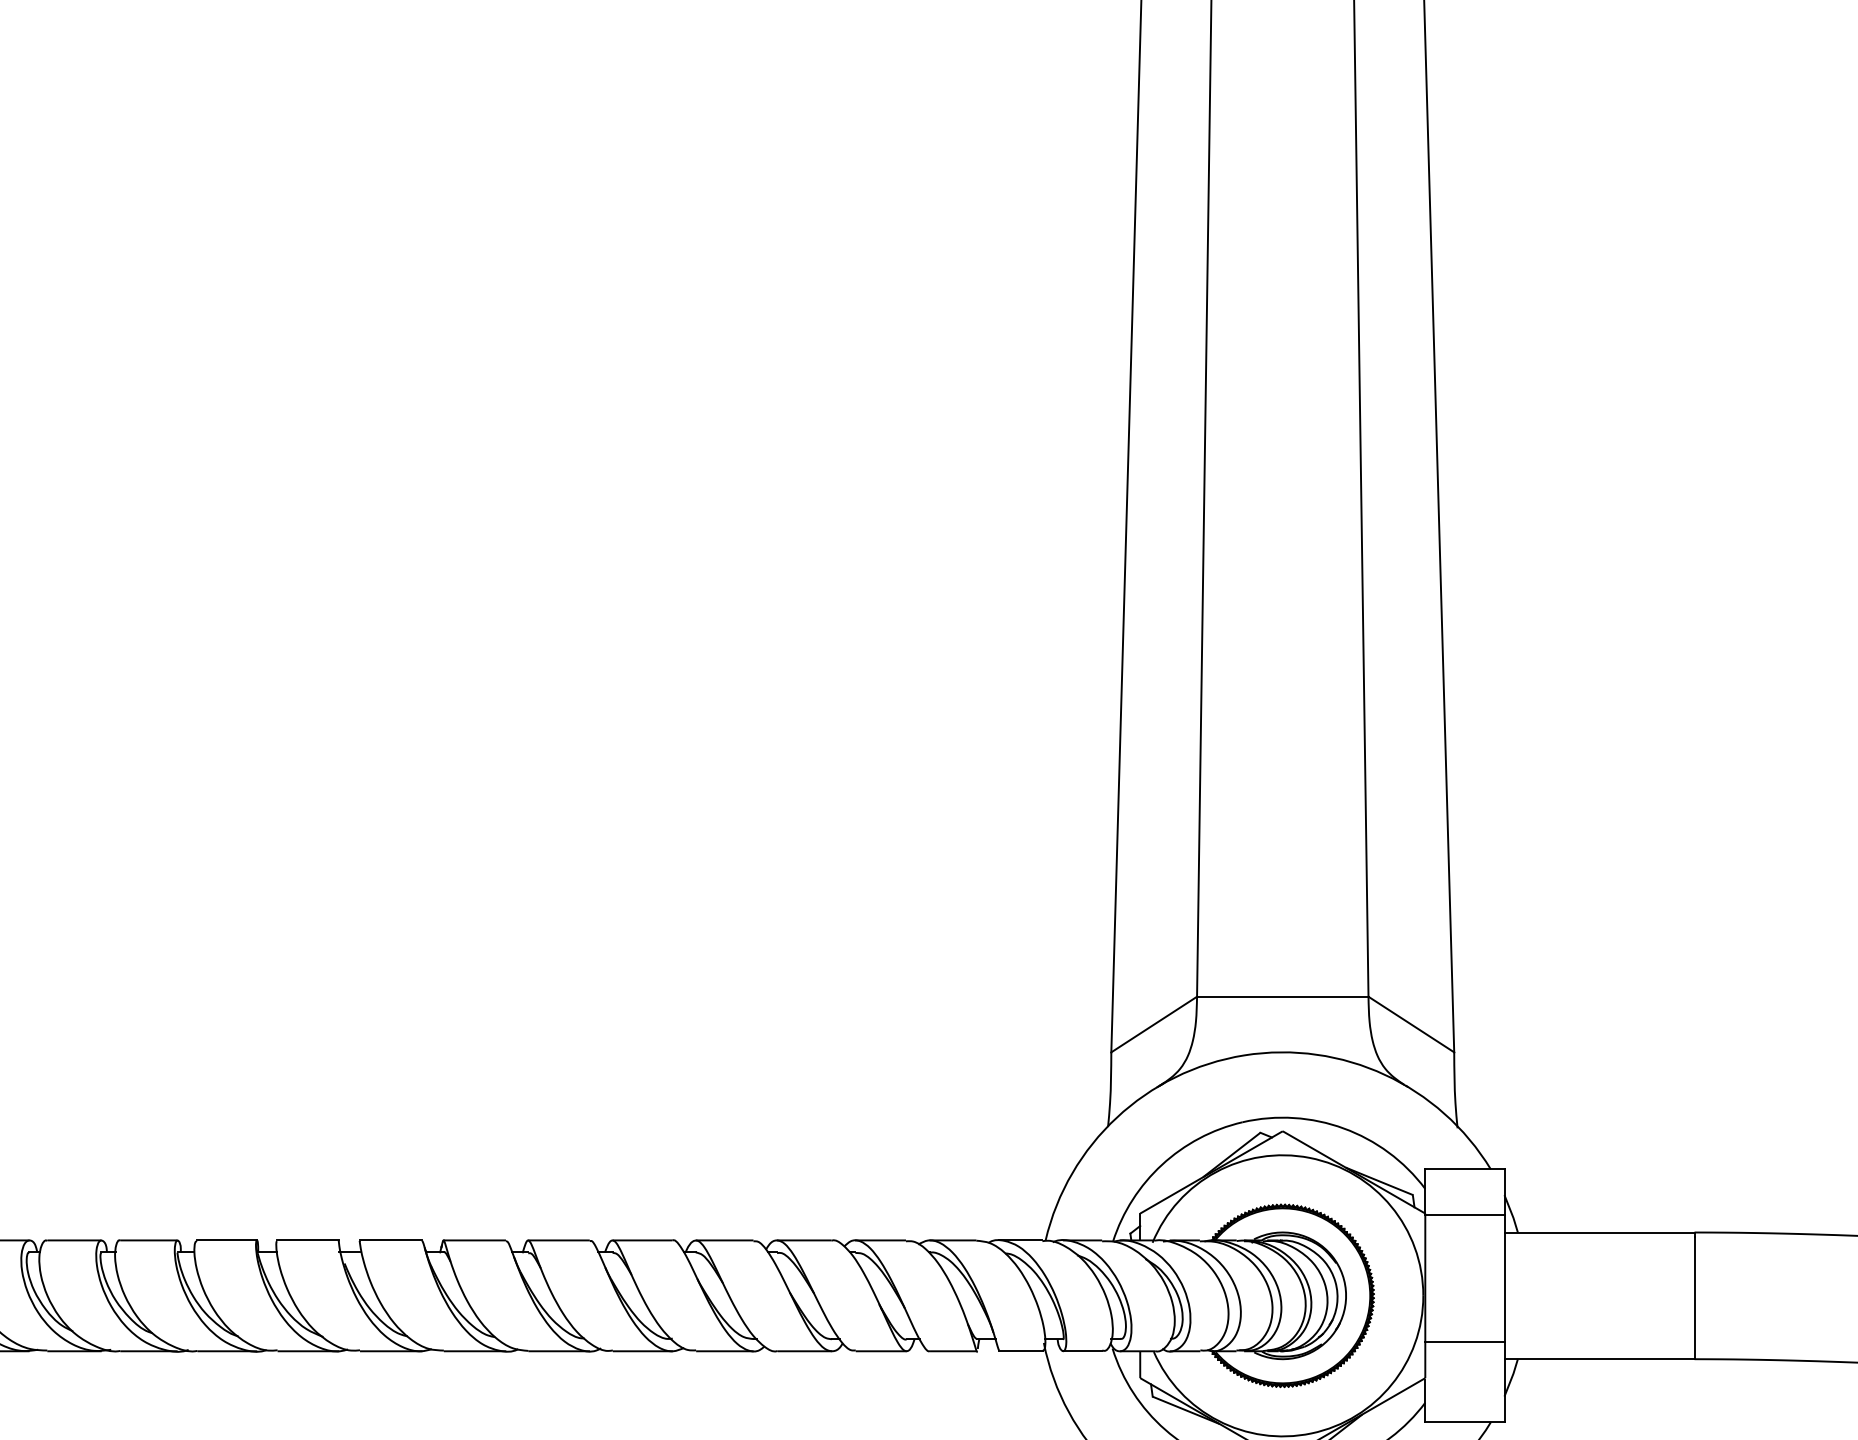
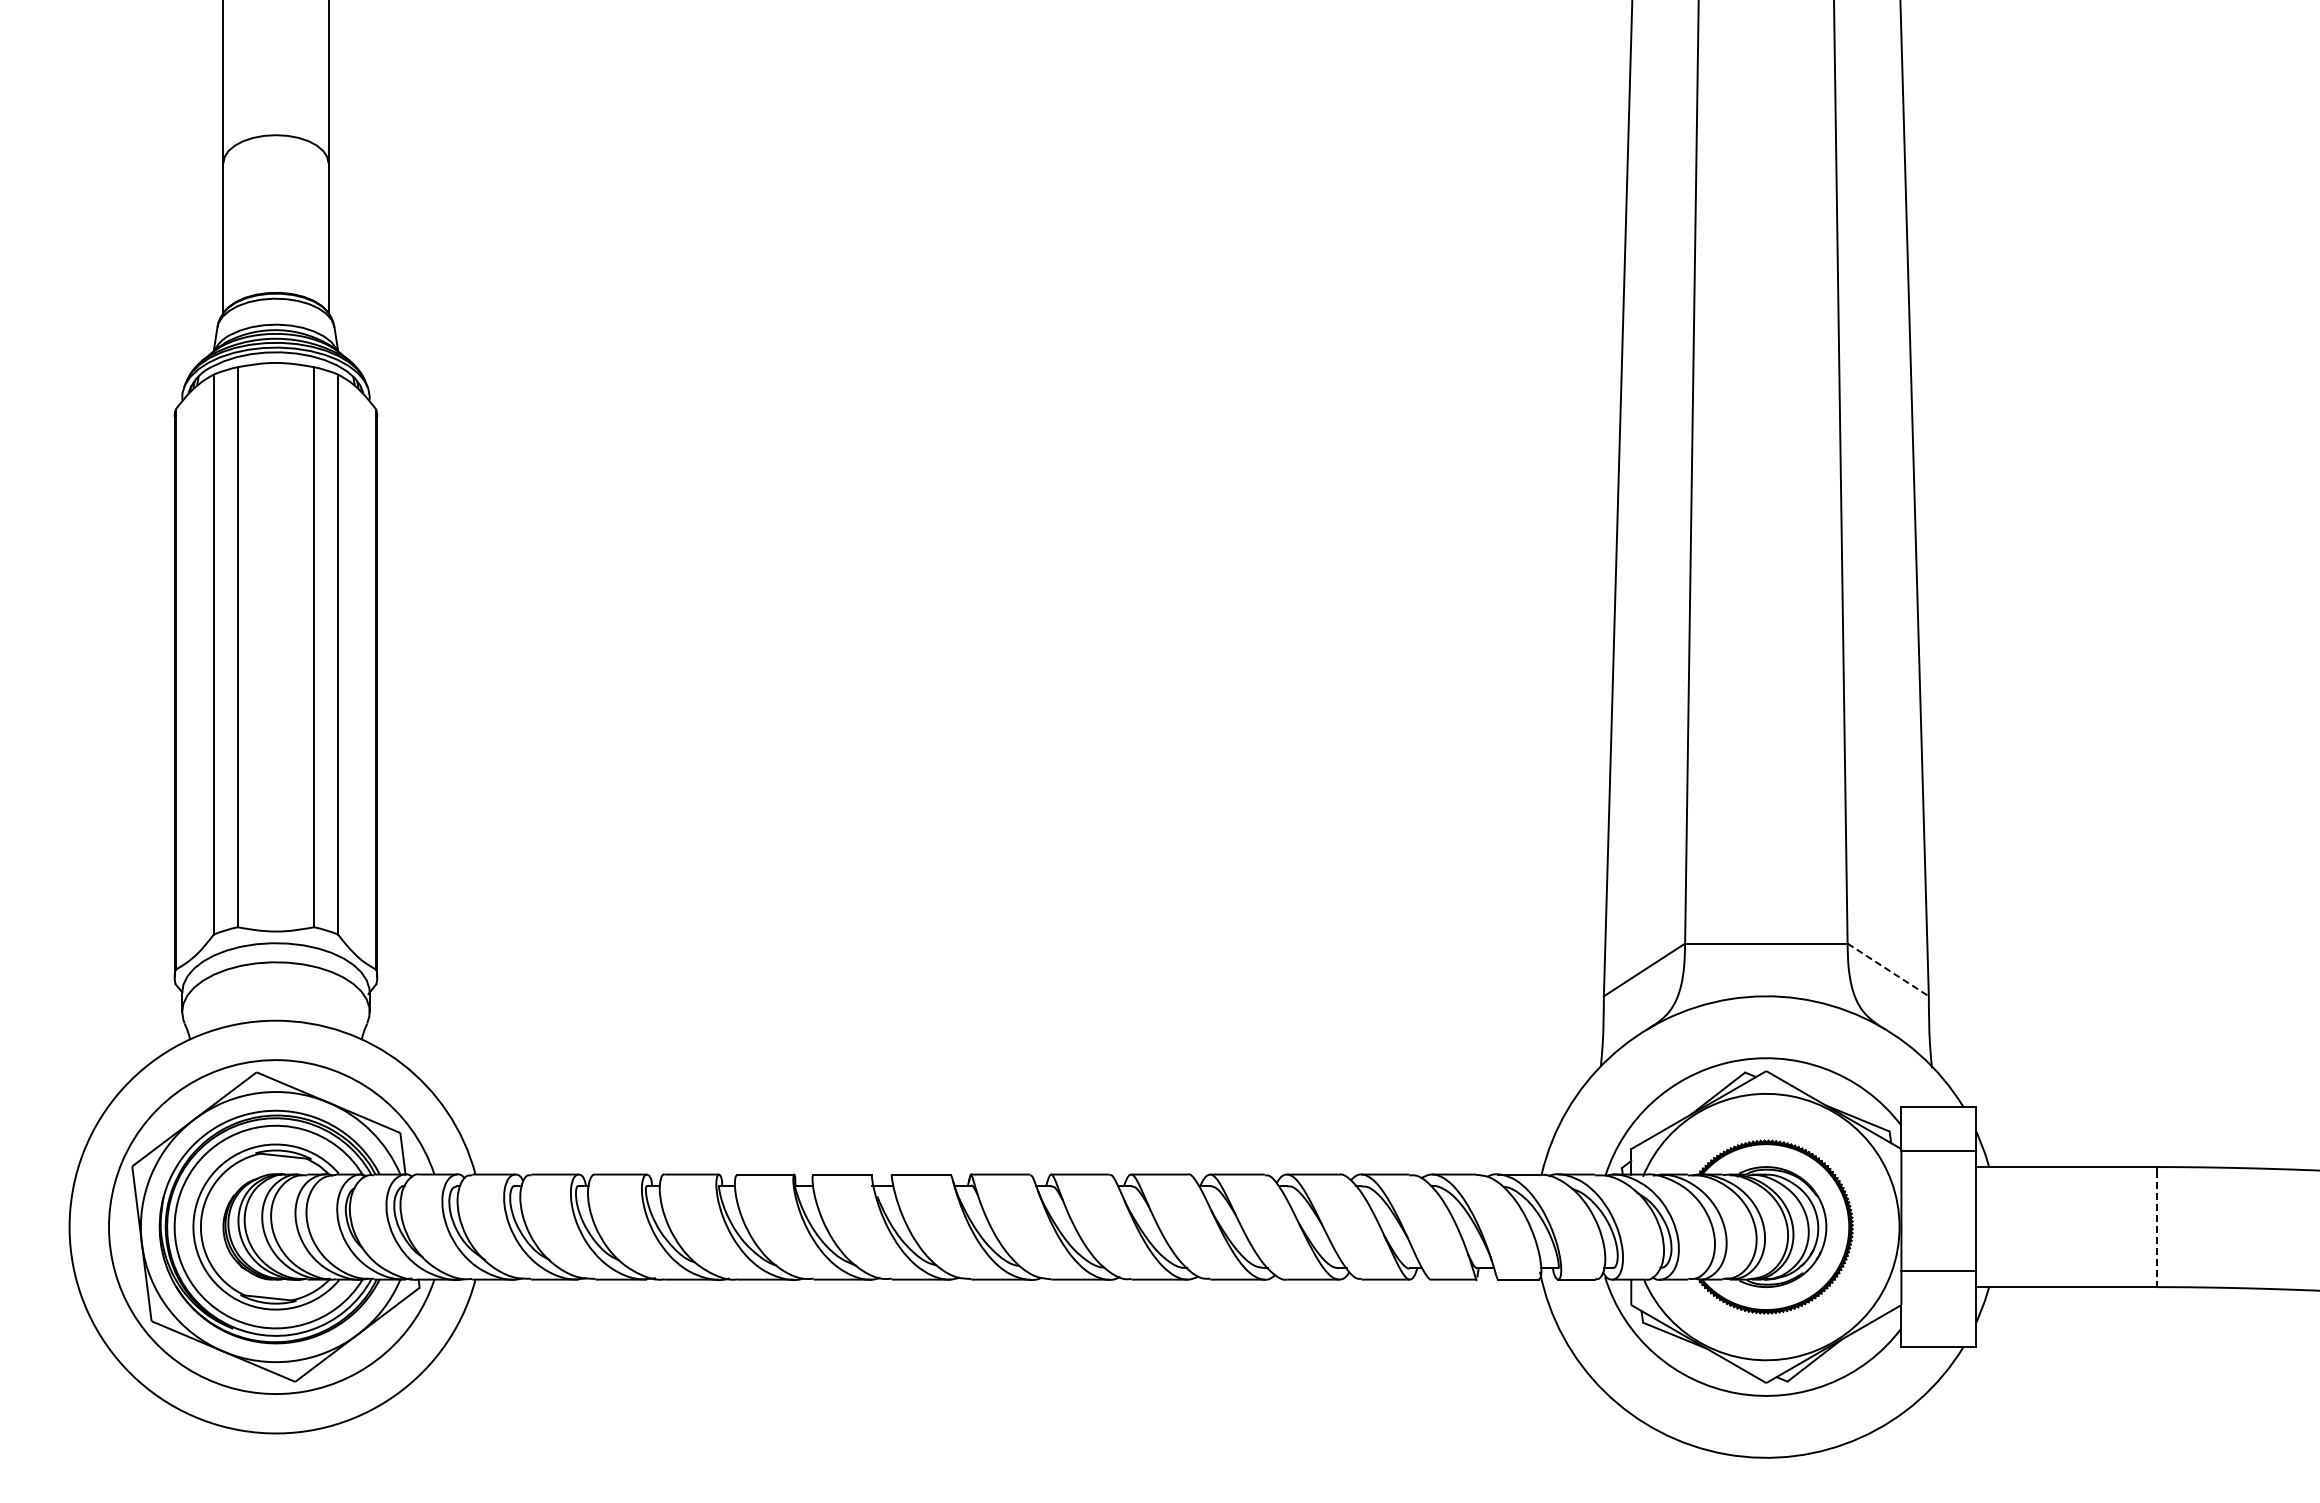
line: (1411, 1025) -> (1888, 970), solid -> dashed
line: (1694, 1298) -> (2156, 1229), solid -> dashed

